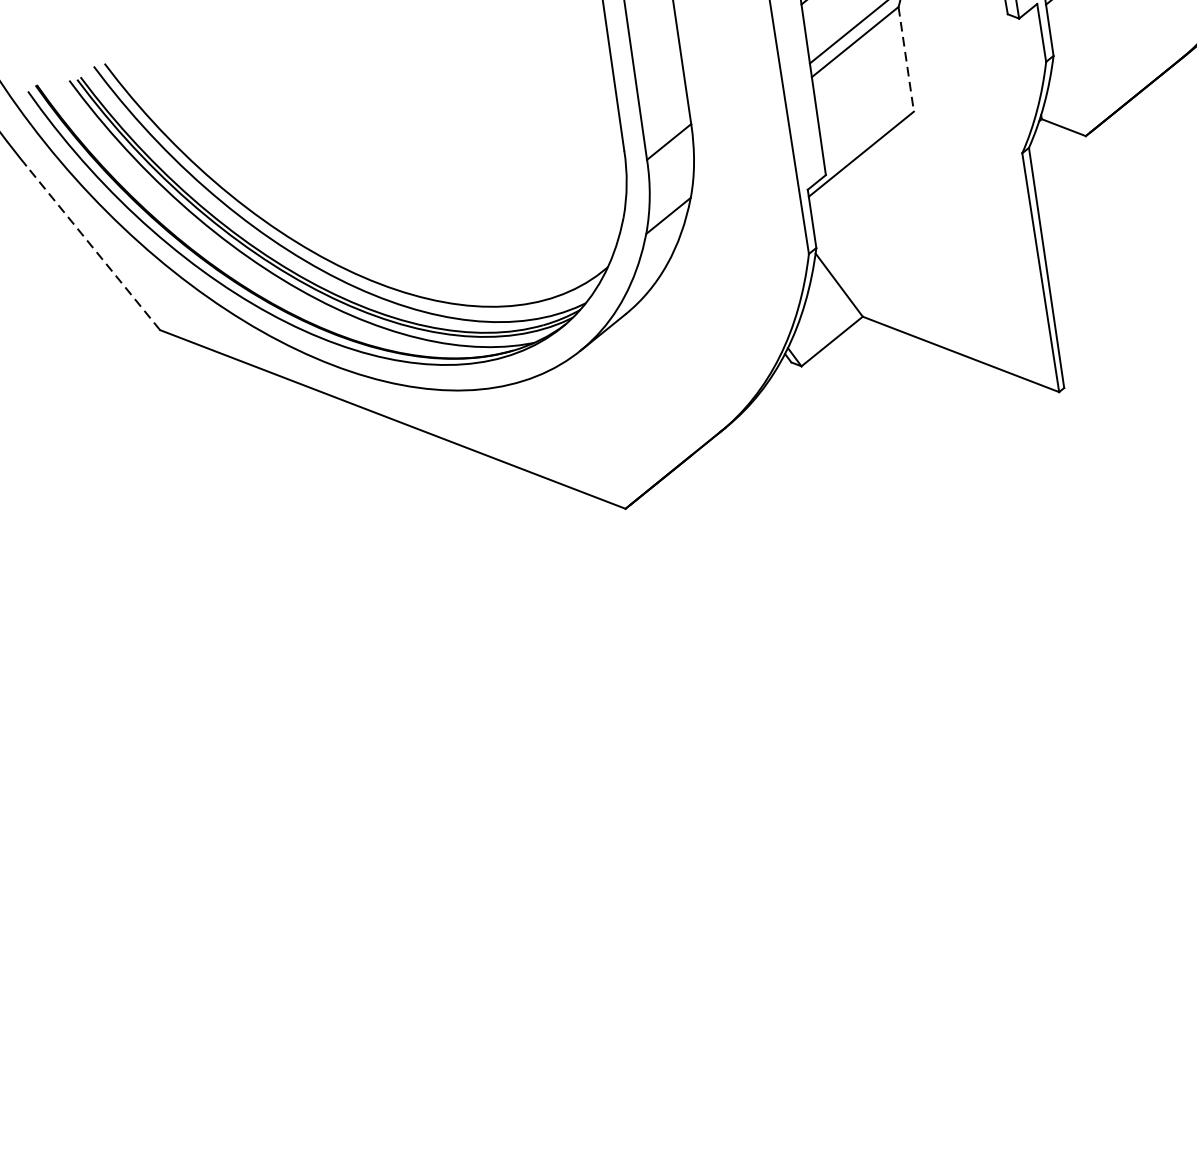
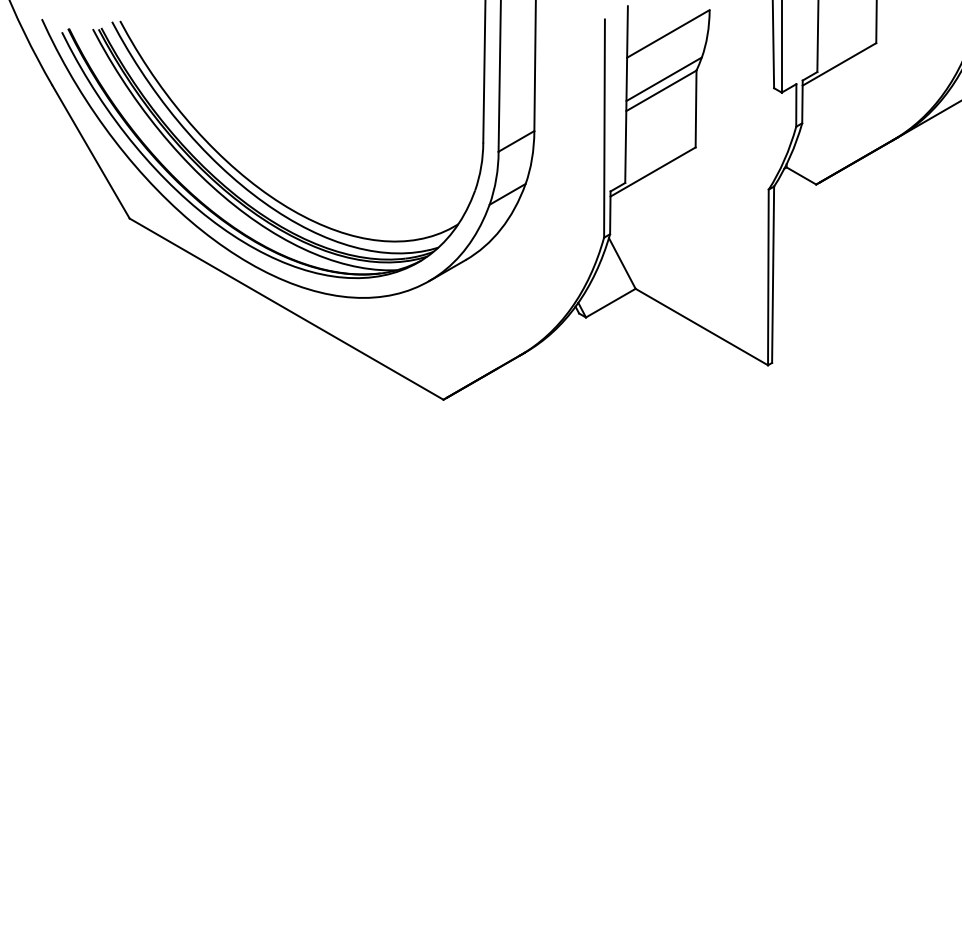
line: (906, 59) -> (696, 109), dashed -> solid
line: (93, 248) -> (91, 152), dashed -> solid

